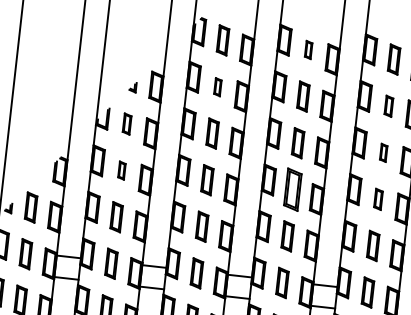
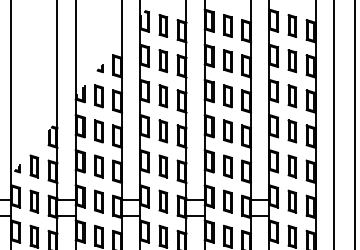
part: (308, 49) -> (227, 25), size x1.67
part: (217, 87) -> (163, 61), size x1.67
part: (388, 106) -> (292, 61), size x1.43
part: (126, 124) -> (98, 96), size x1.43
part: (383, 153) -> (292, 96), size x1.67
part: (121, 170) -> (98, 131), size x1.67
part: (292, 189) -> (227, 131), size x0.71
part: (378, 199) -> (292, 131), size x1.43

